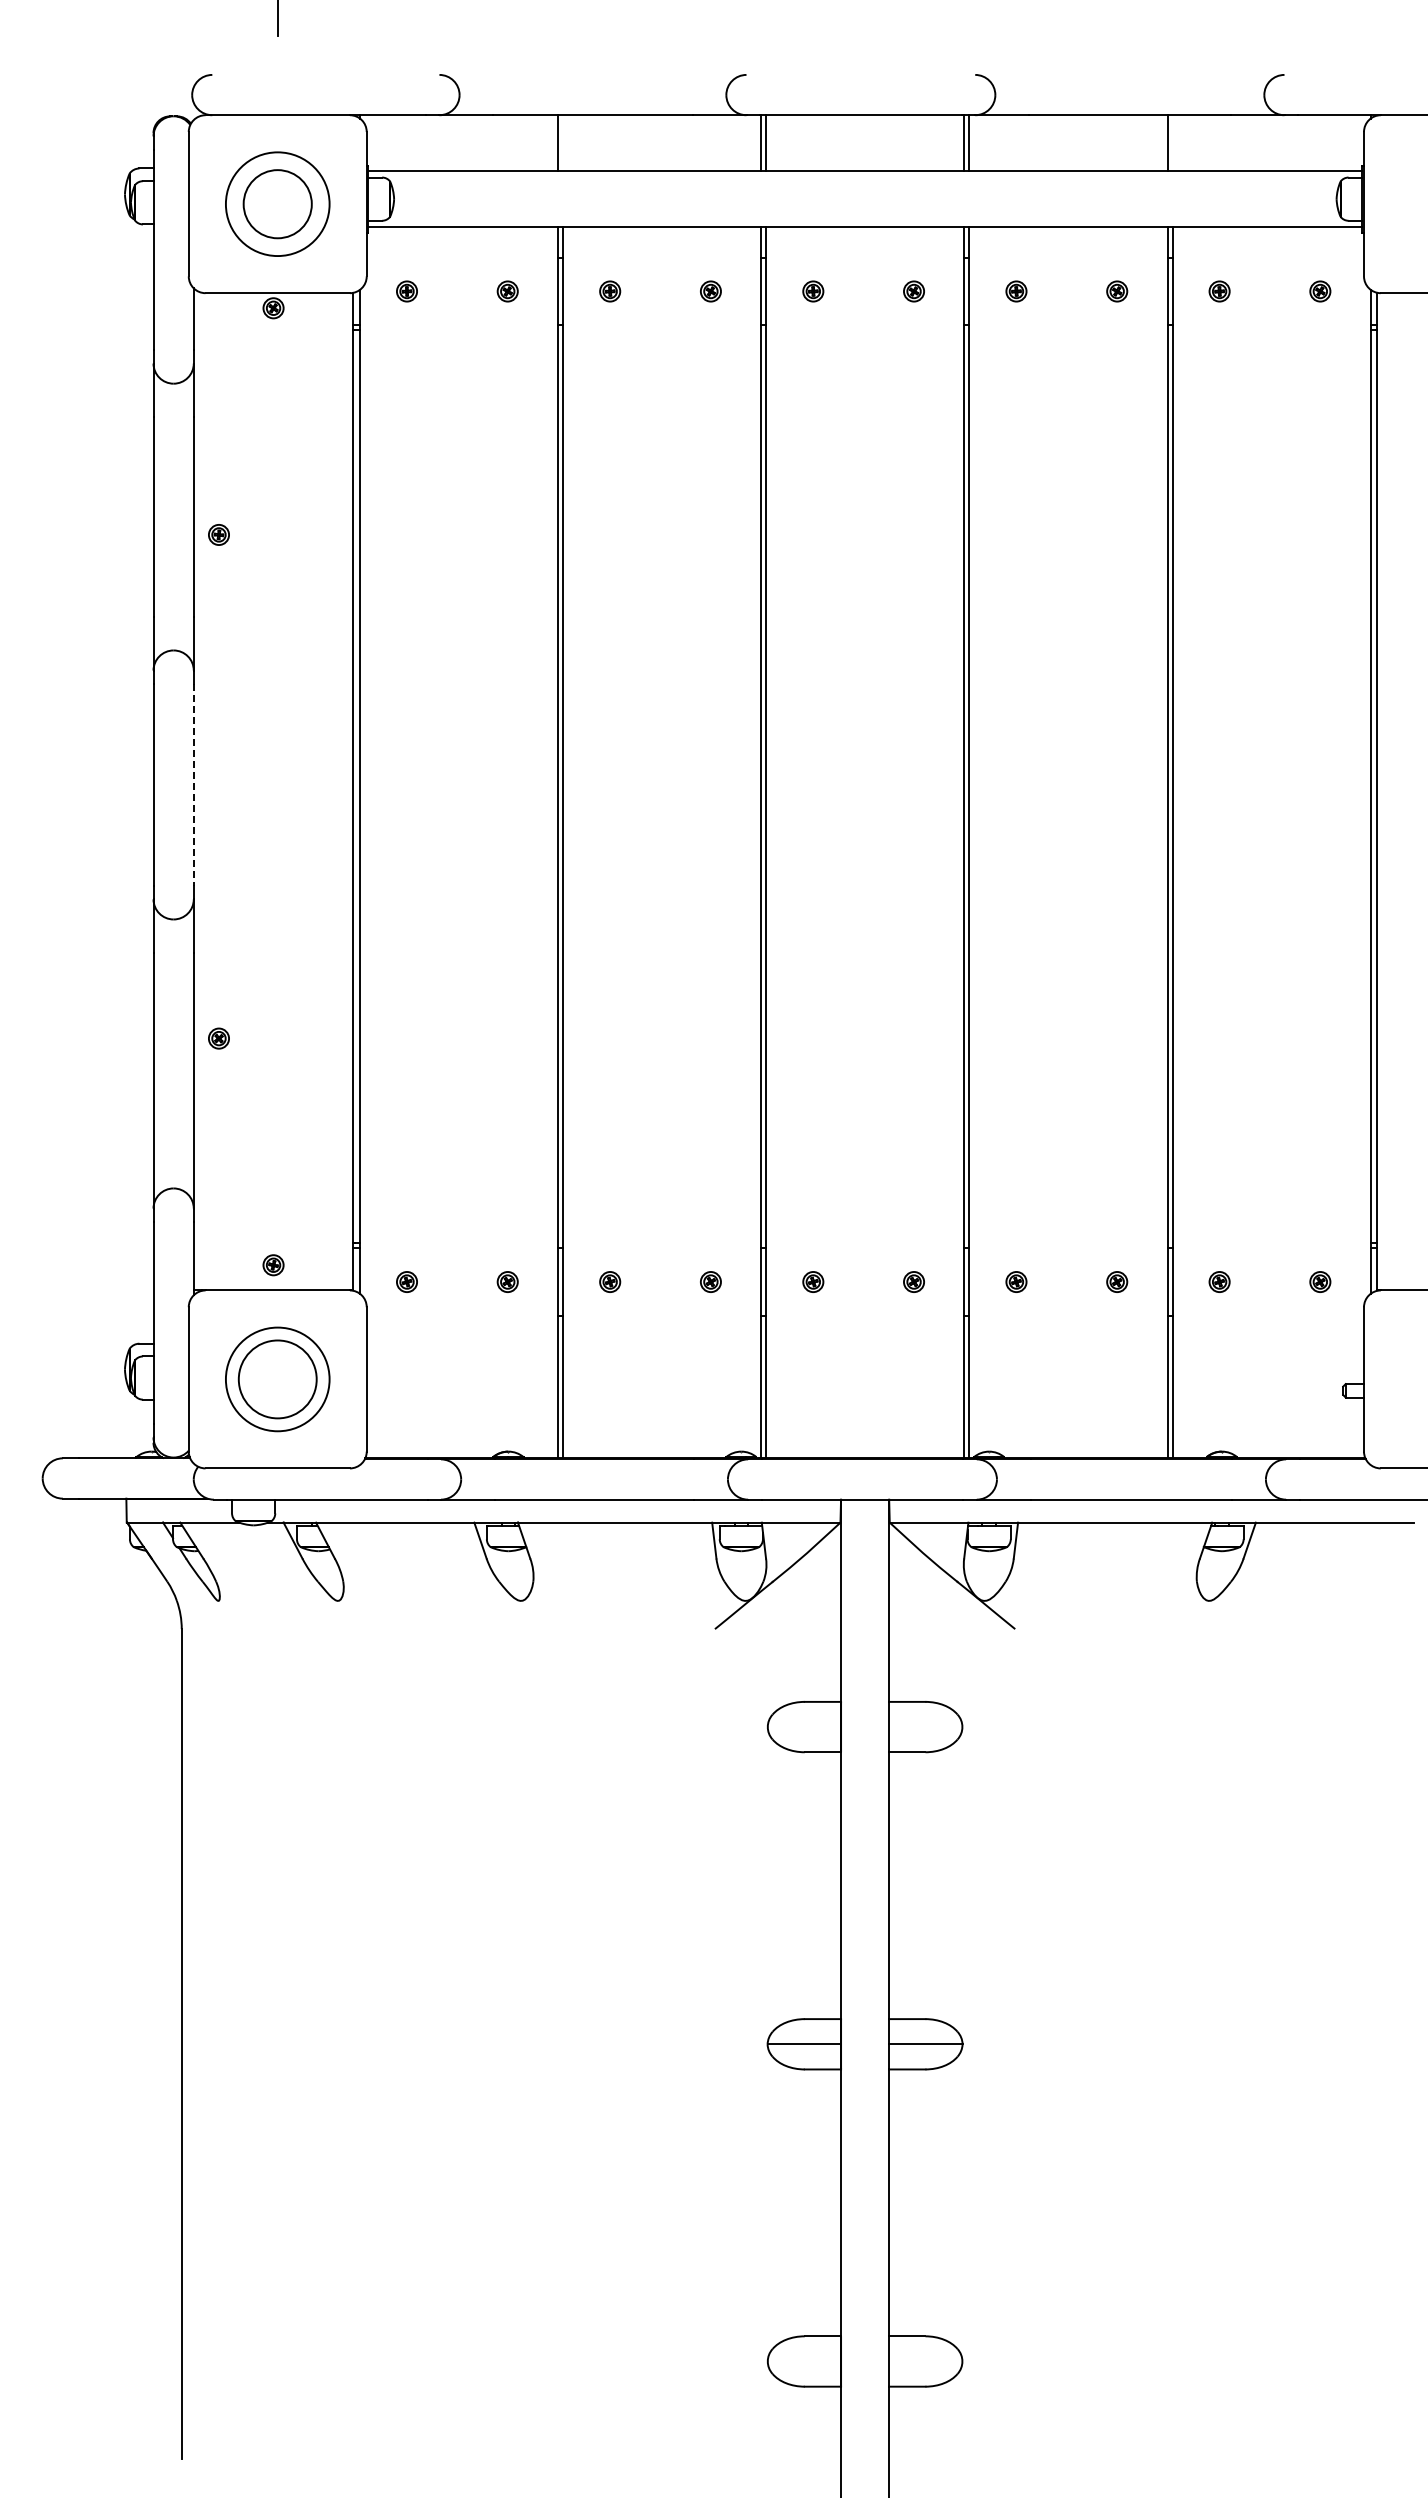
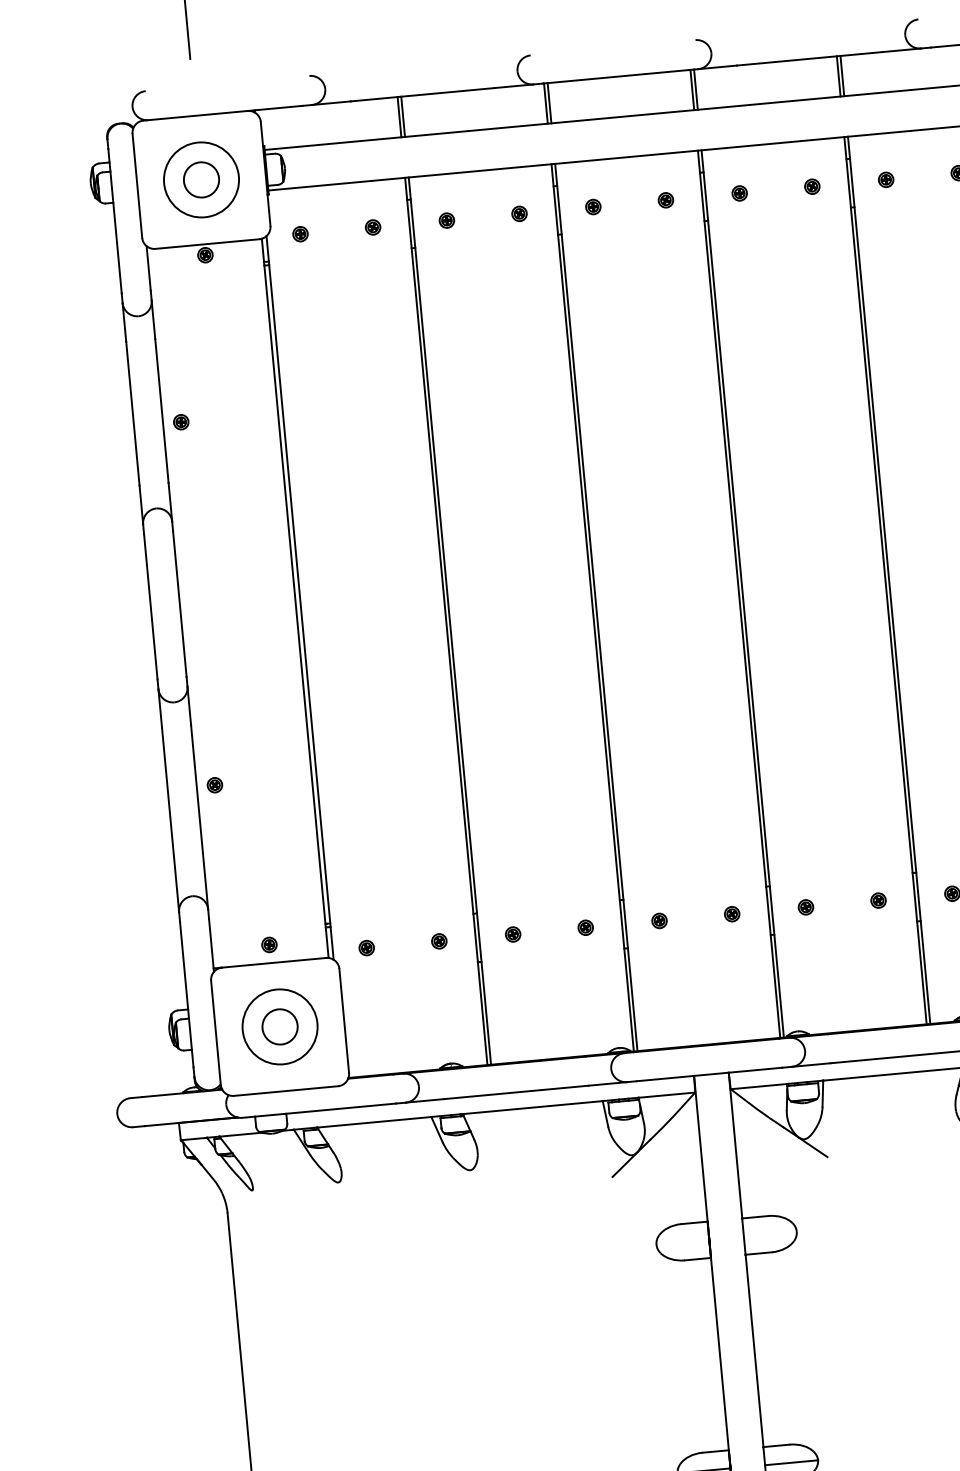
line: (563, 143) -> (403, 117), added
line: (1172, 143) -> (842, 76), added
circle: (277, 203) -> (201, 179), size x0.71
line: (193, 784) -> (179, 603), dashed -> solid
circle: (277, 1379) -> (279, 1026), size x0.62

